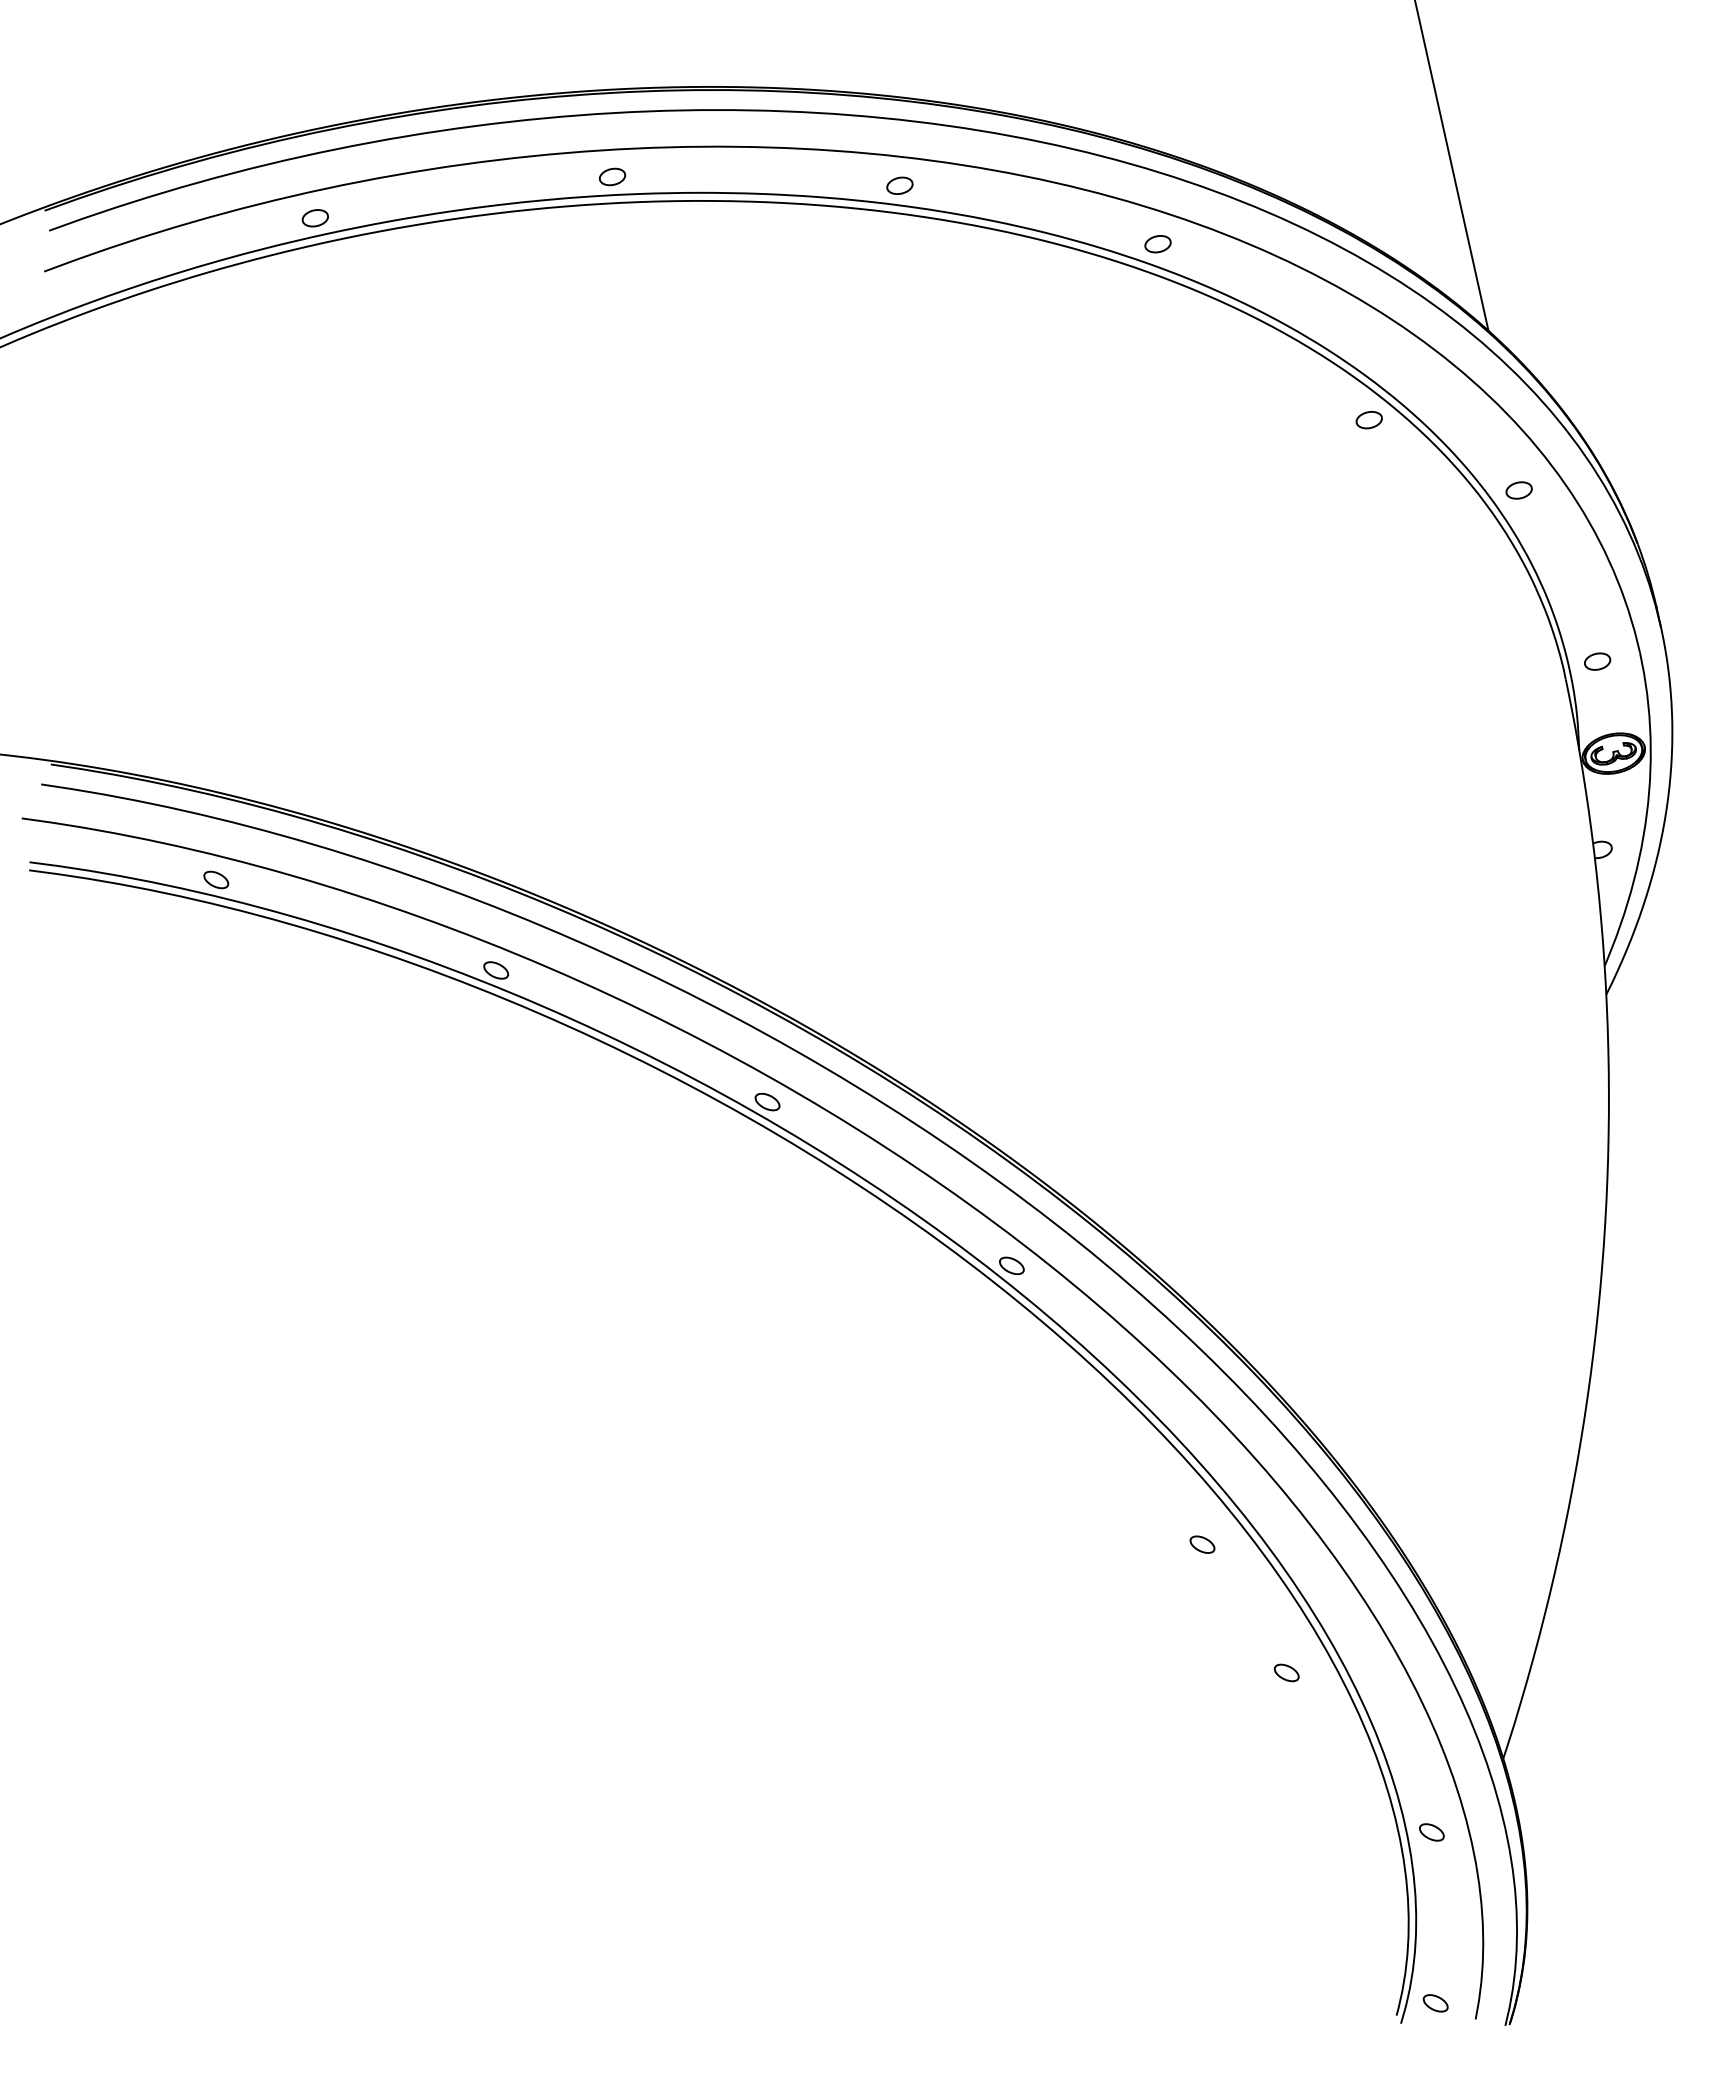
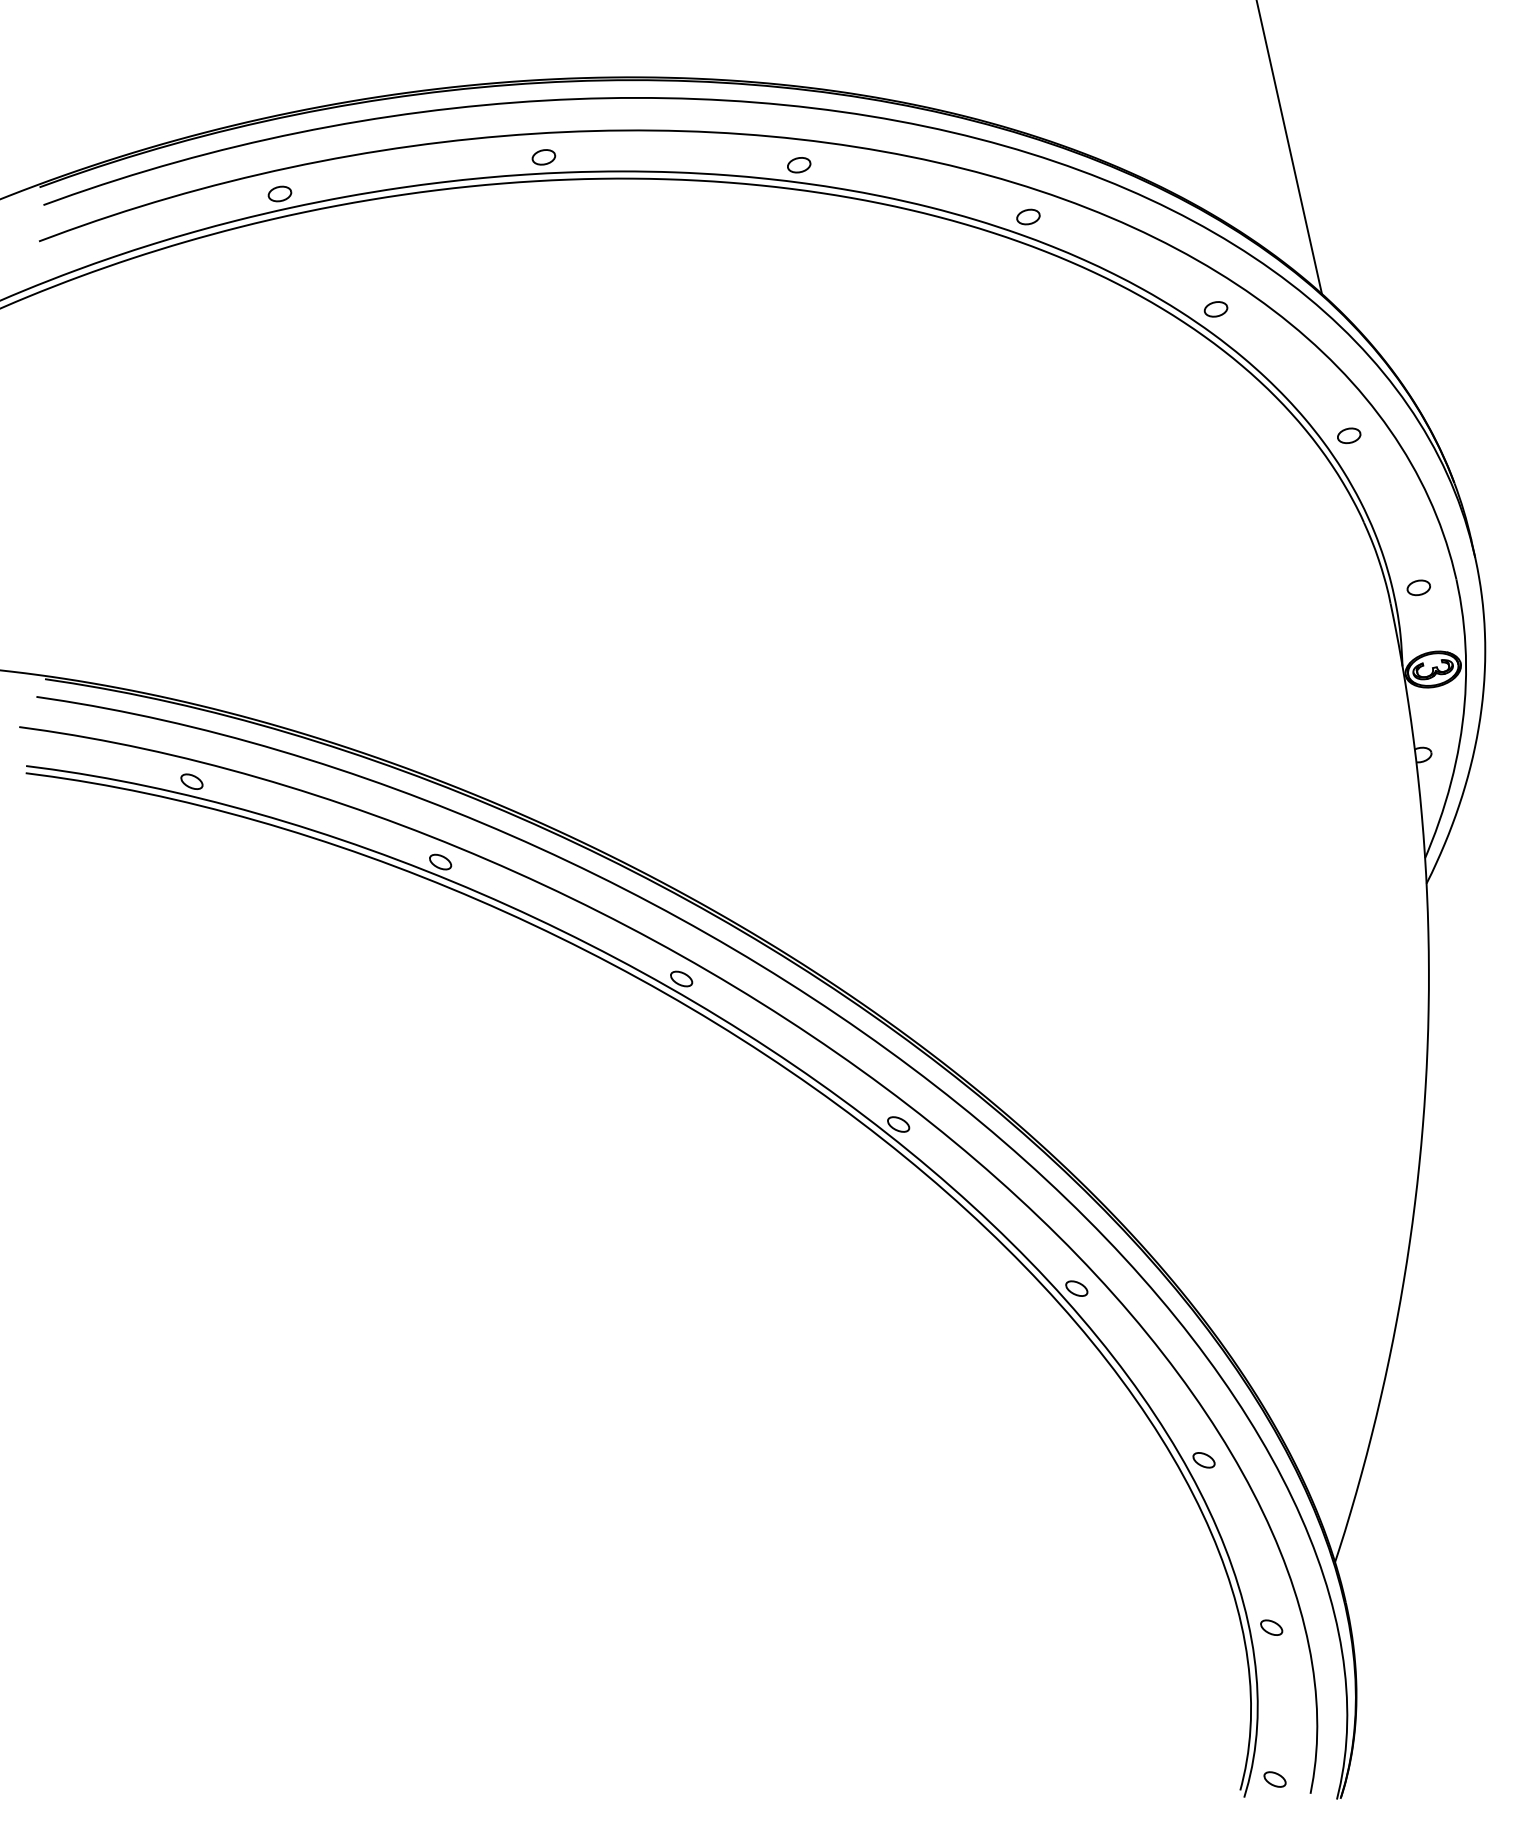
part: (1368, 420) -> (1215, 309), moved
part: (1202, 1544) -> (1076, 1288), moved
part: (1286, 1672) -> (1203, 1459), moved

